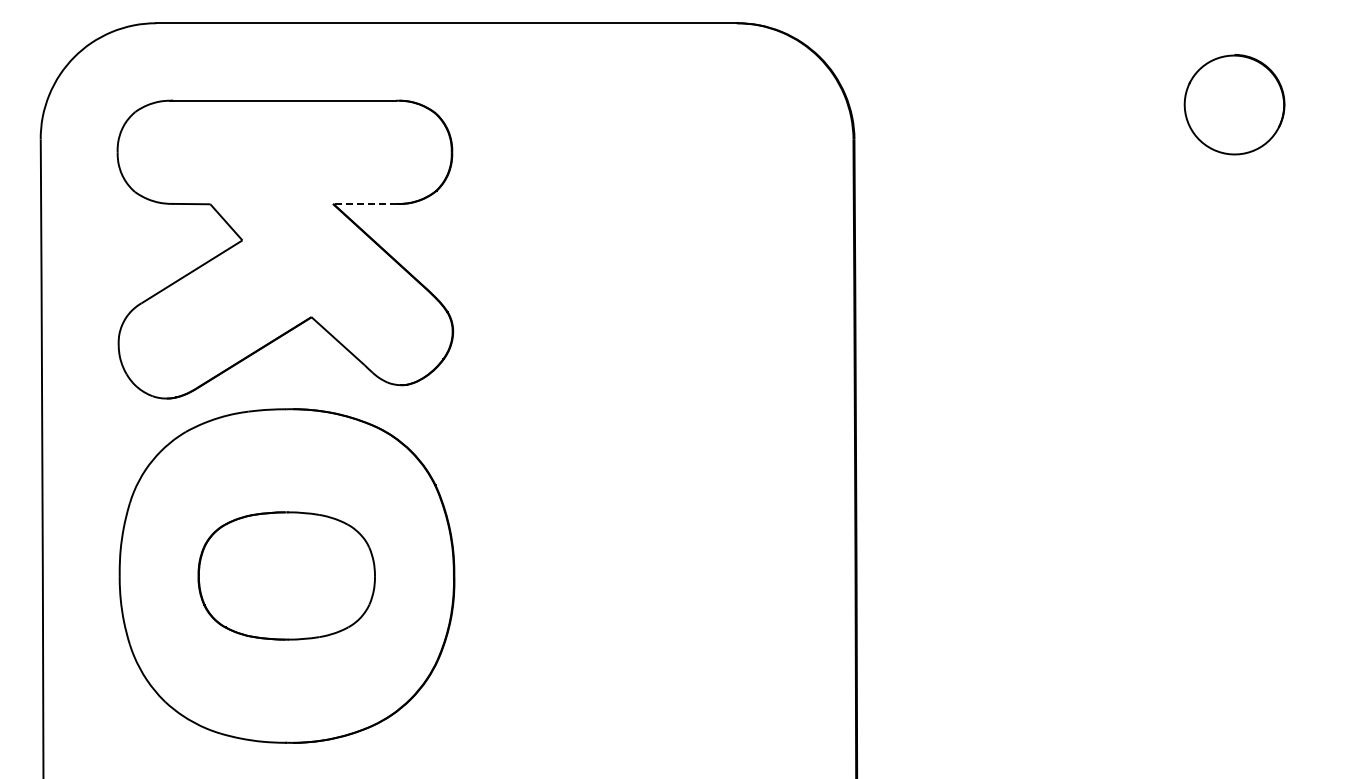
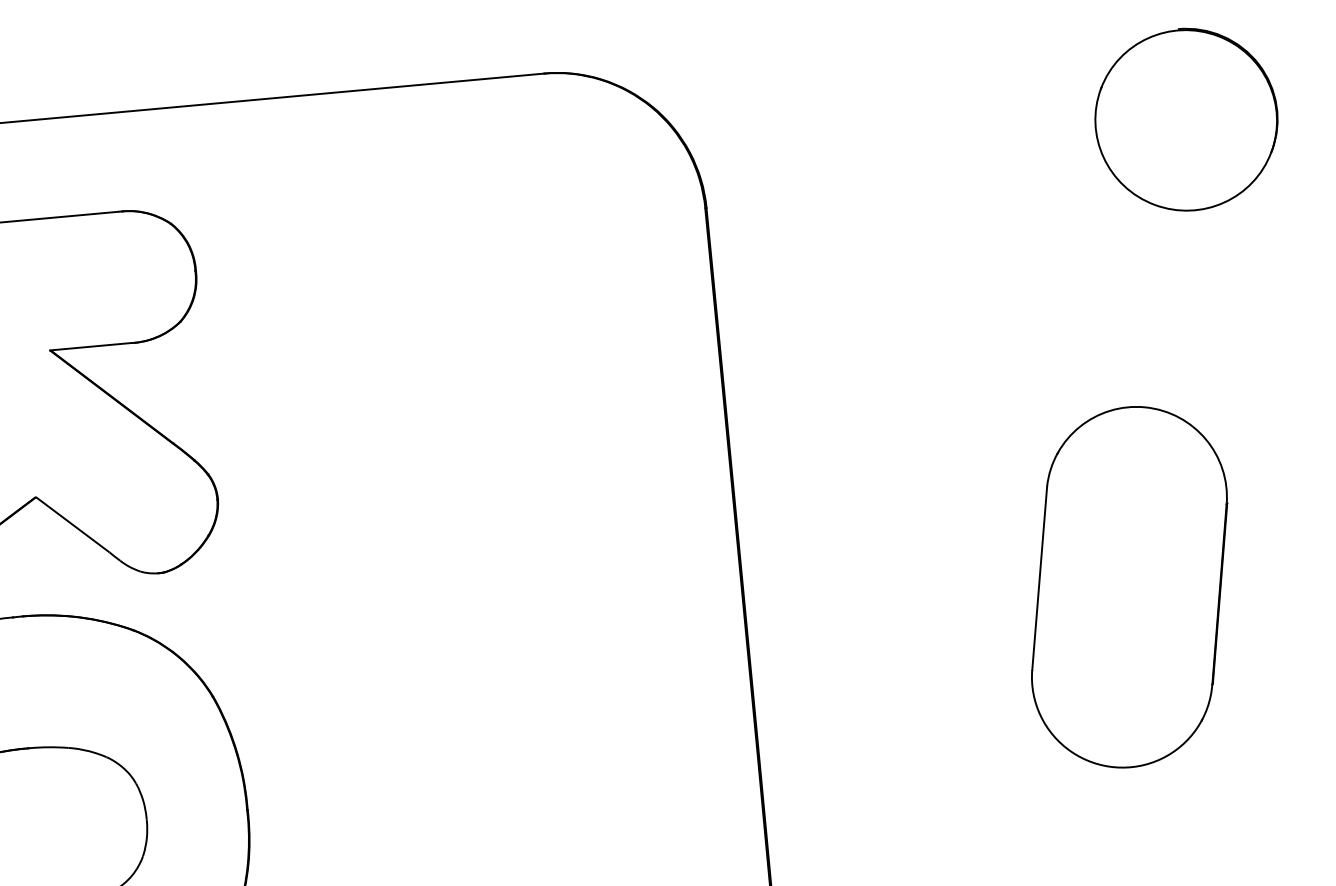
part: (1234, 104) -> (1186, 119), size x1.43
line: (364, 203) -> (90, 346), dashed -> solid
part: (1156, 464) -> (1128, 586), added

